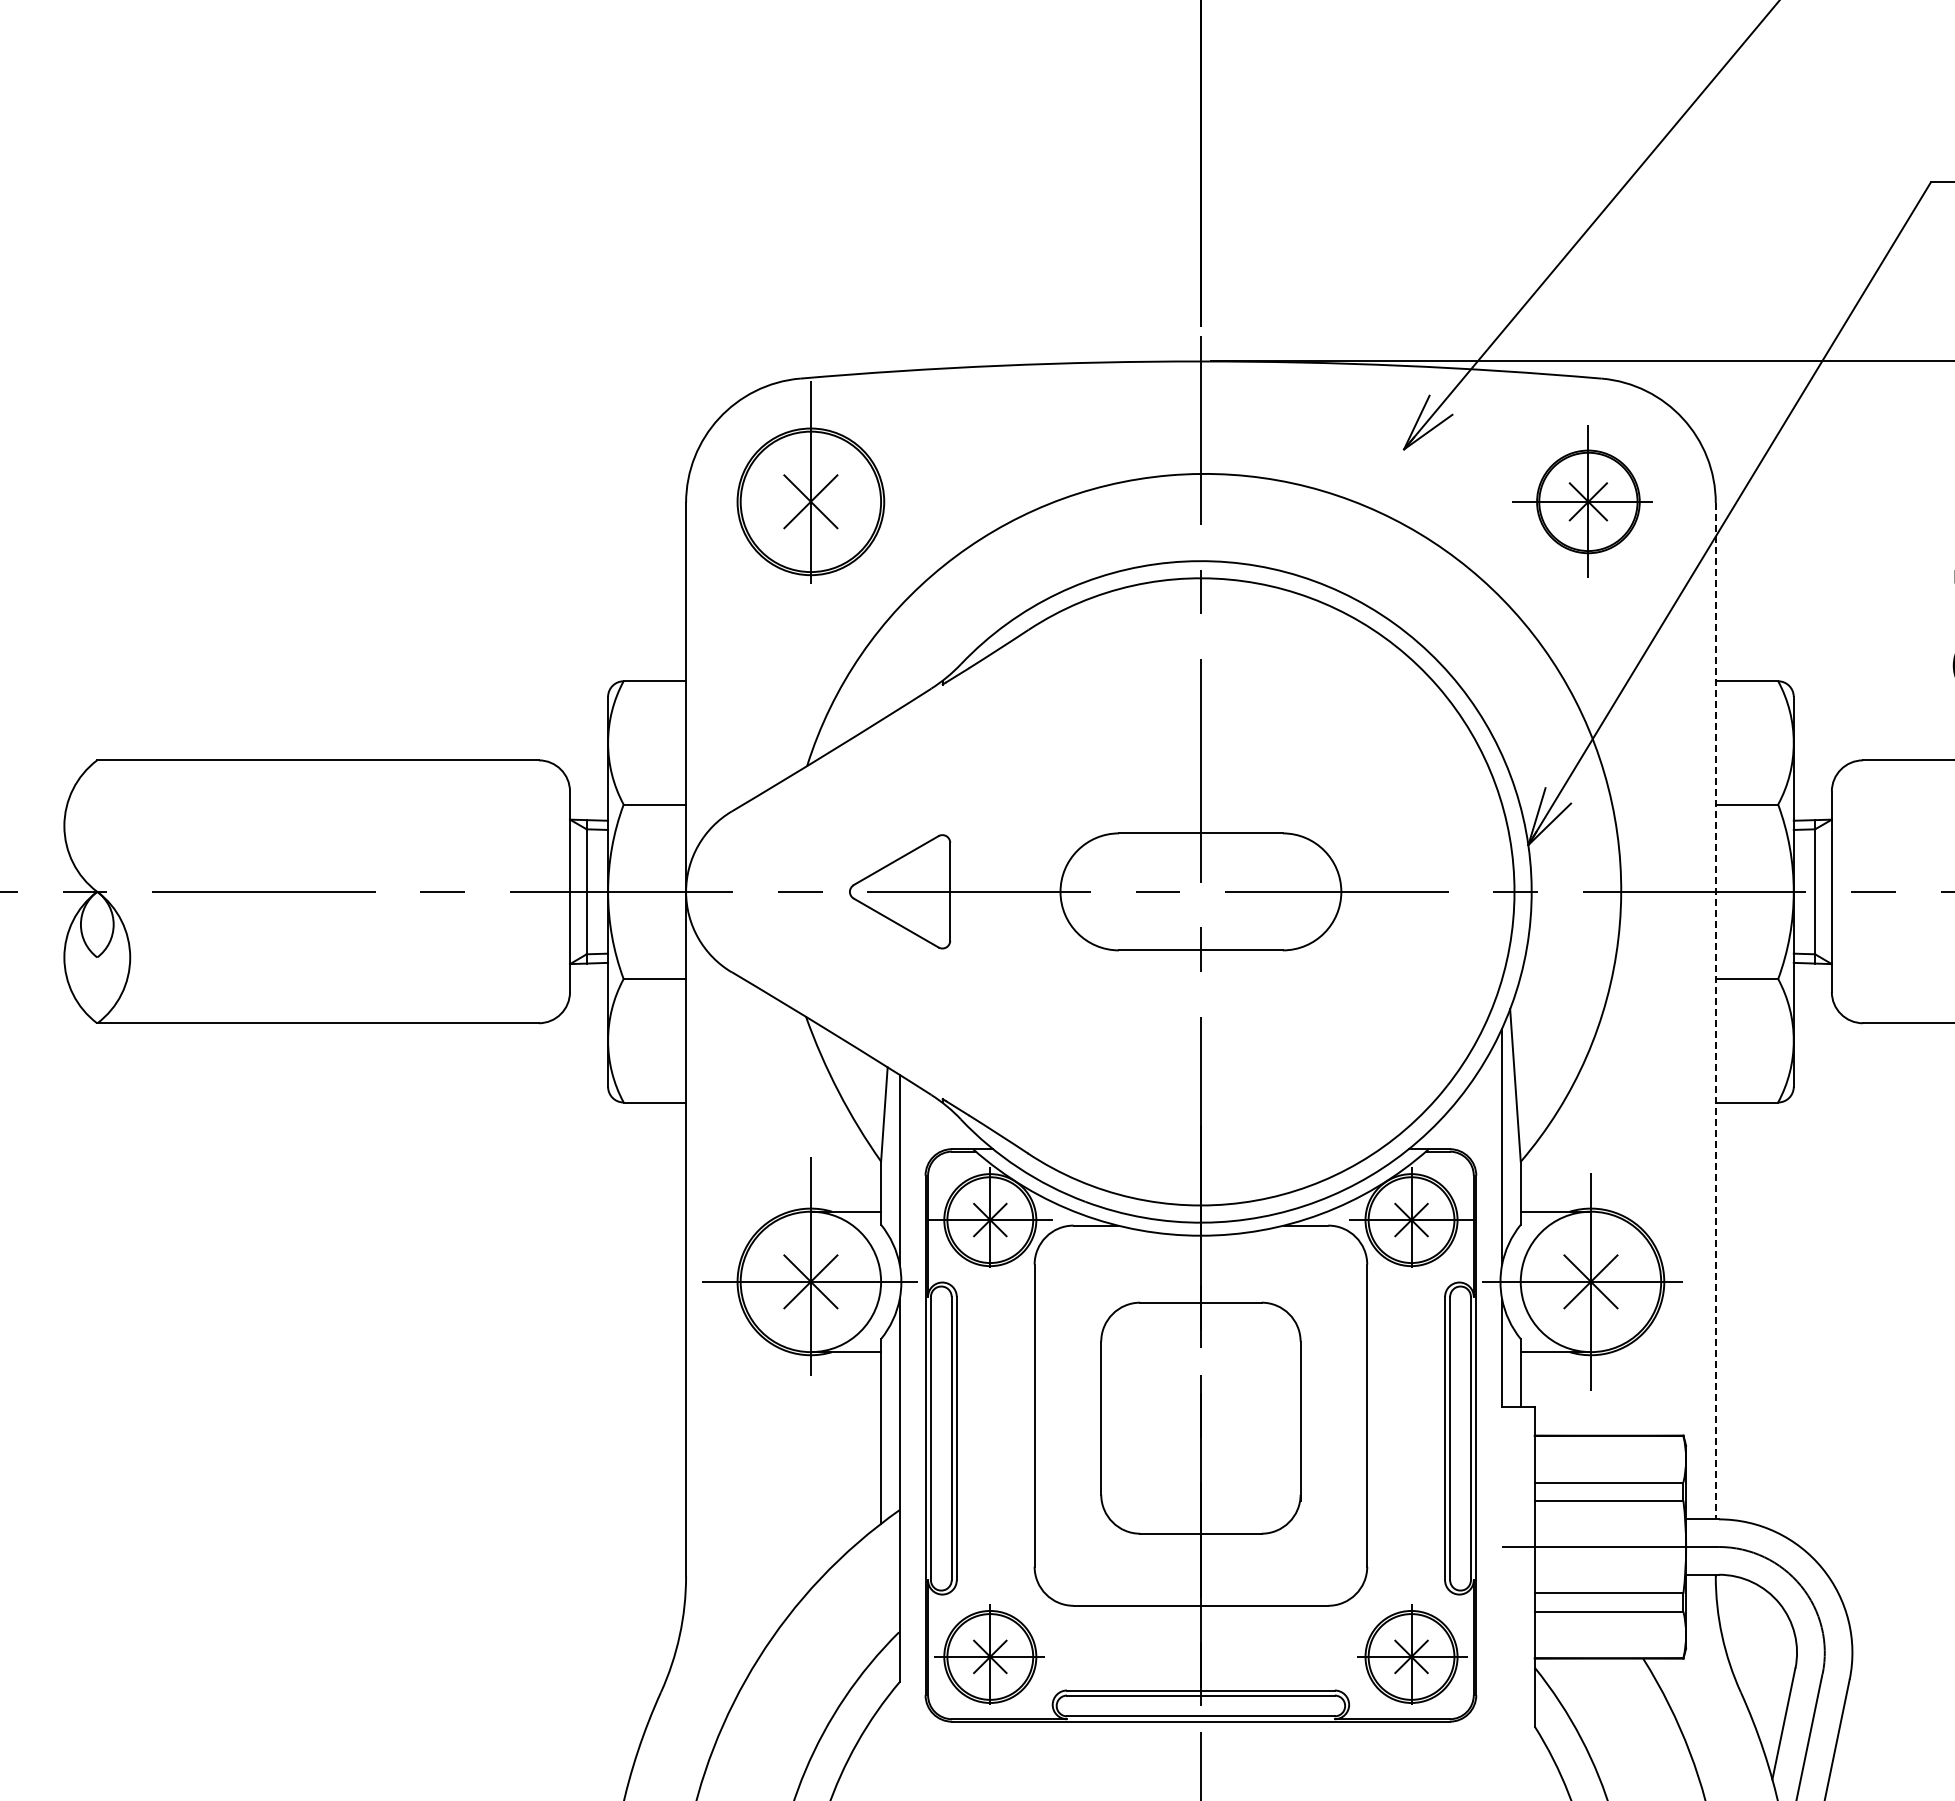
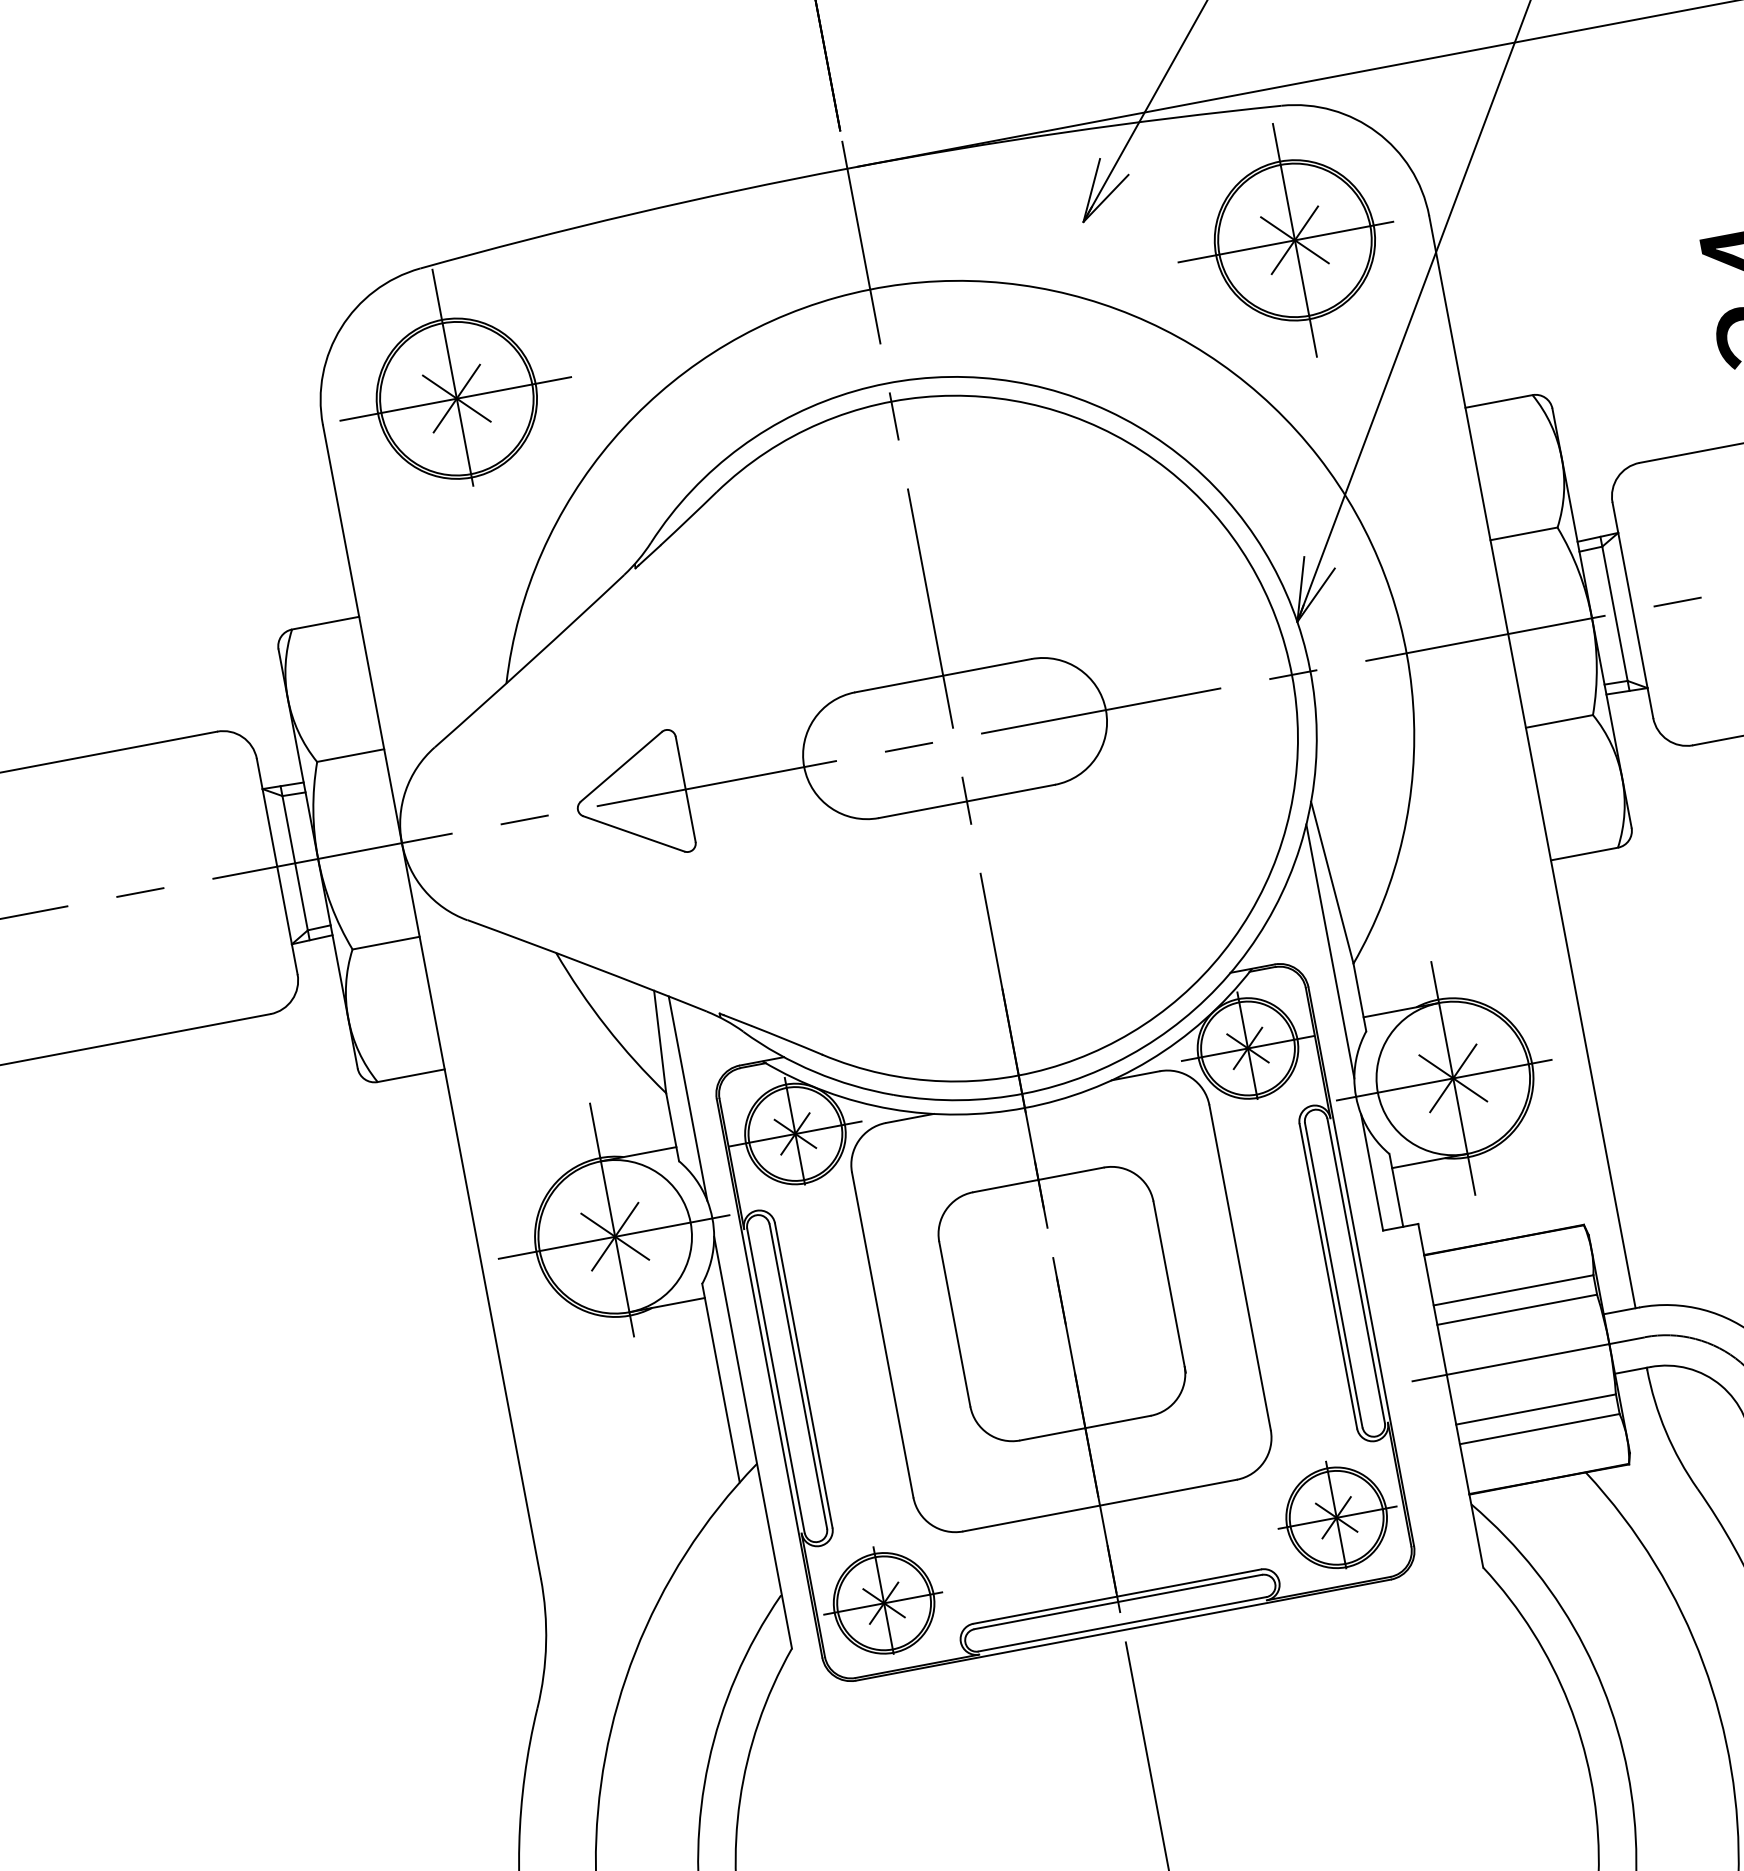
line: (809, 501) -> (455, 398), added
part: (1582, 501) -> (1285, 241), size x1.43
line: (1715, 1011) -> (1532, 762), dashed -> solid

